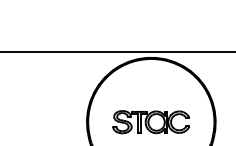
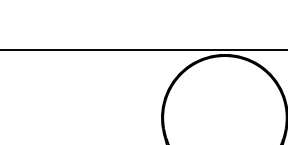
part: (150, 121) -> (224, 117), removed

